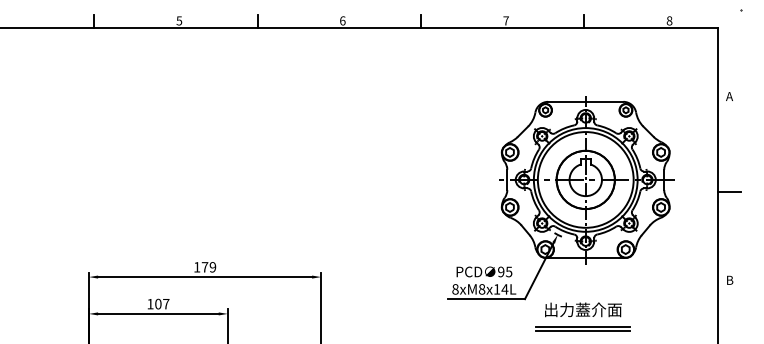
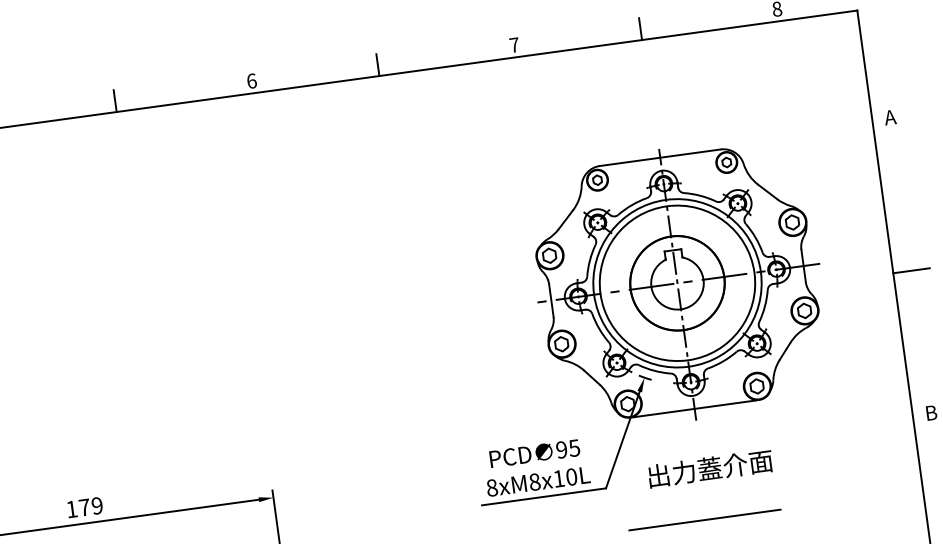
text: (504, 289) -> (570, 477), 8xM8x14L -> 8xM8x10L
text: (583, 309) -> (710, 468), moved
line: (582, 331) -> (705, 527), removed

